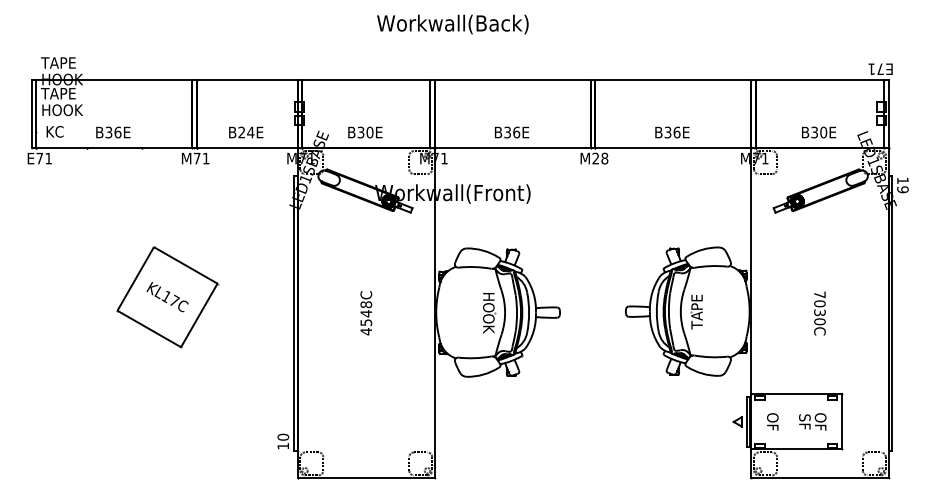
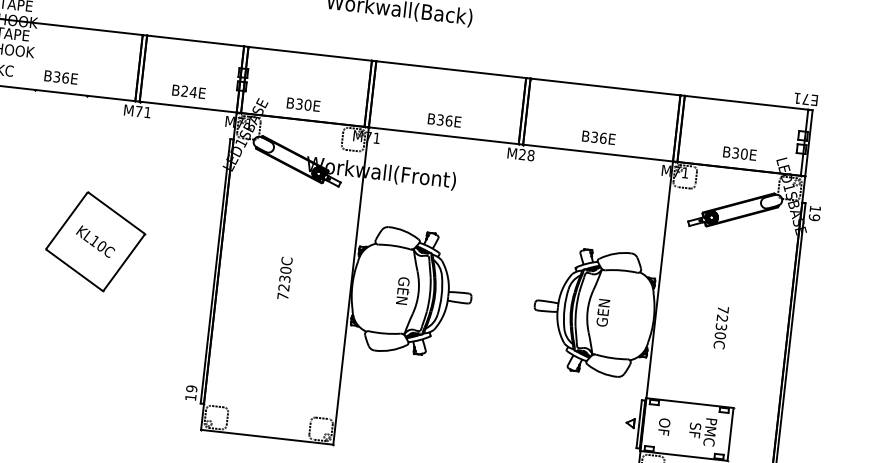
text: (174, 300) -> (101, 245), KL17C -> KL10C
text: (819, 303) -> (721, 318), 7030C -> 7230C
text: (696, 311) -> (602, 312), TAPE -> GEN
text: (488, 313) -> (402, 292), HOOK -> GEN
text: (366, 318) -> (284, 283), 4548C -> 7230C
text: (820, 422) -> (710, 432), OF -> PMC
text: (283, 437) -> (191, 389), 10 -> 19

